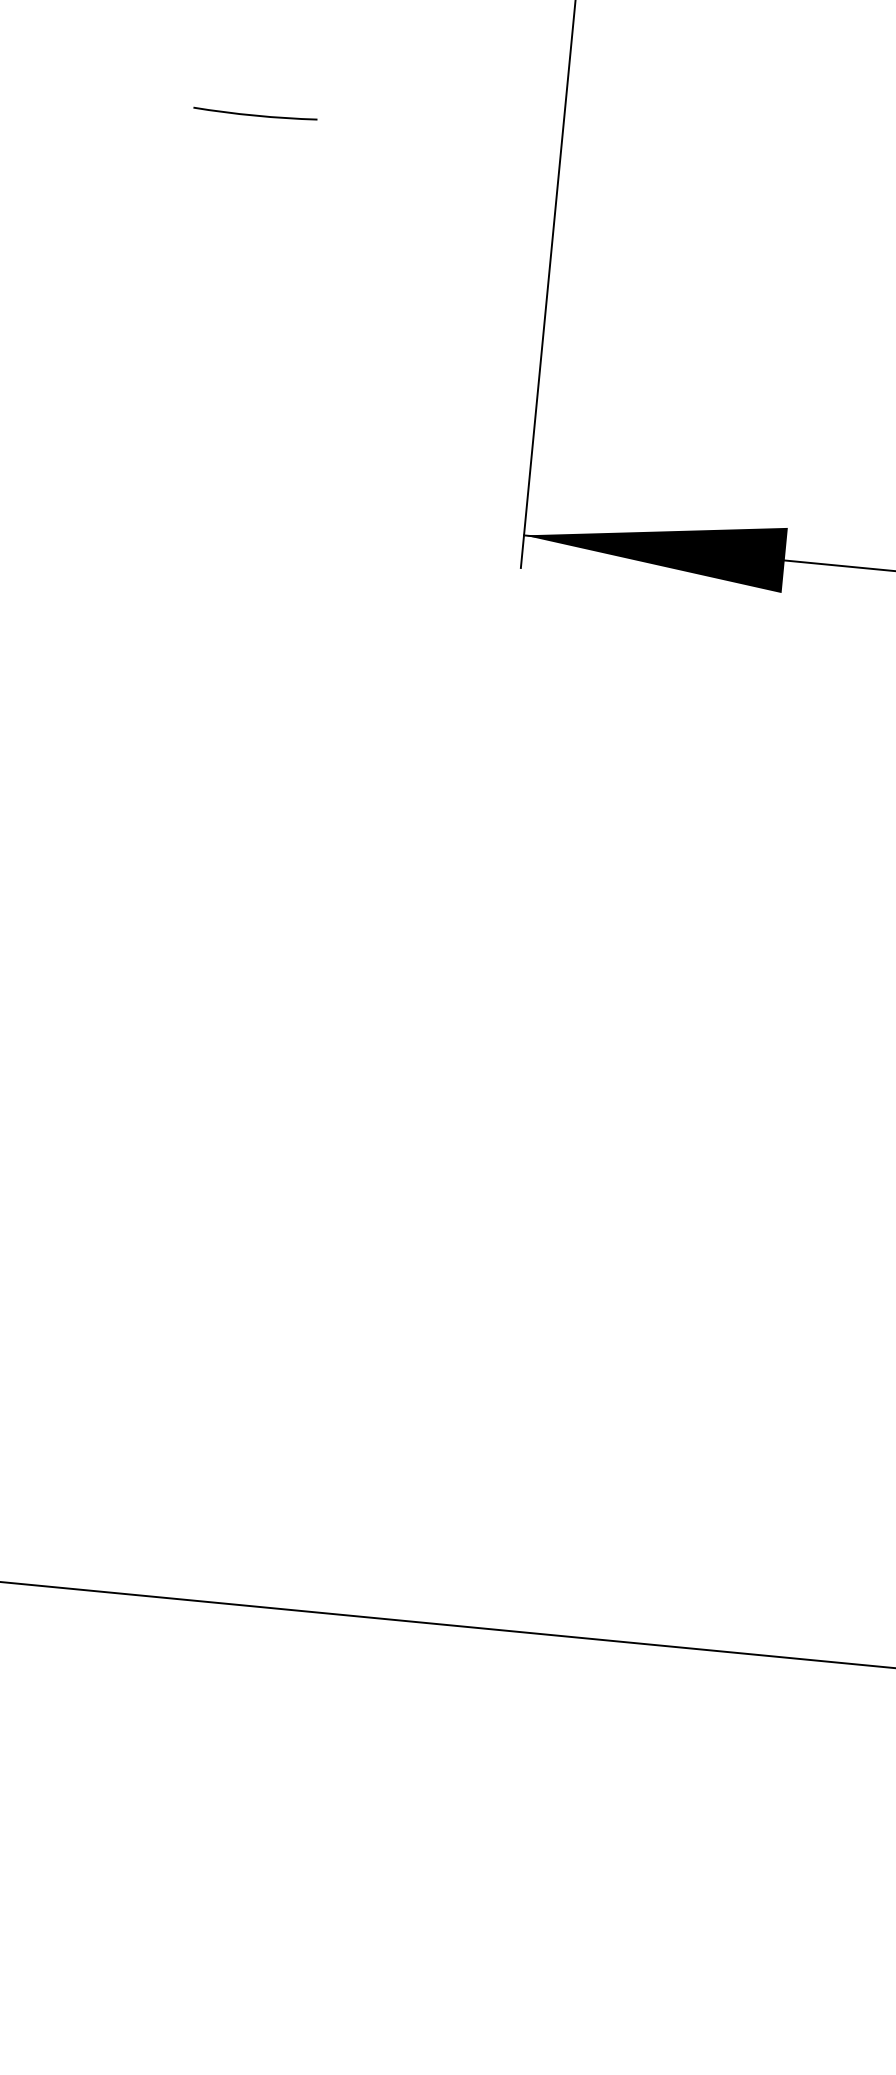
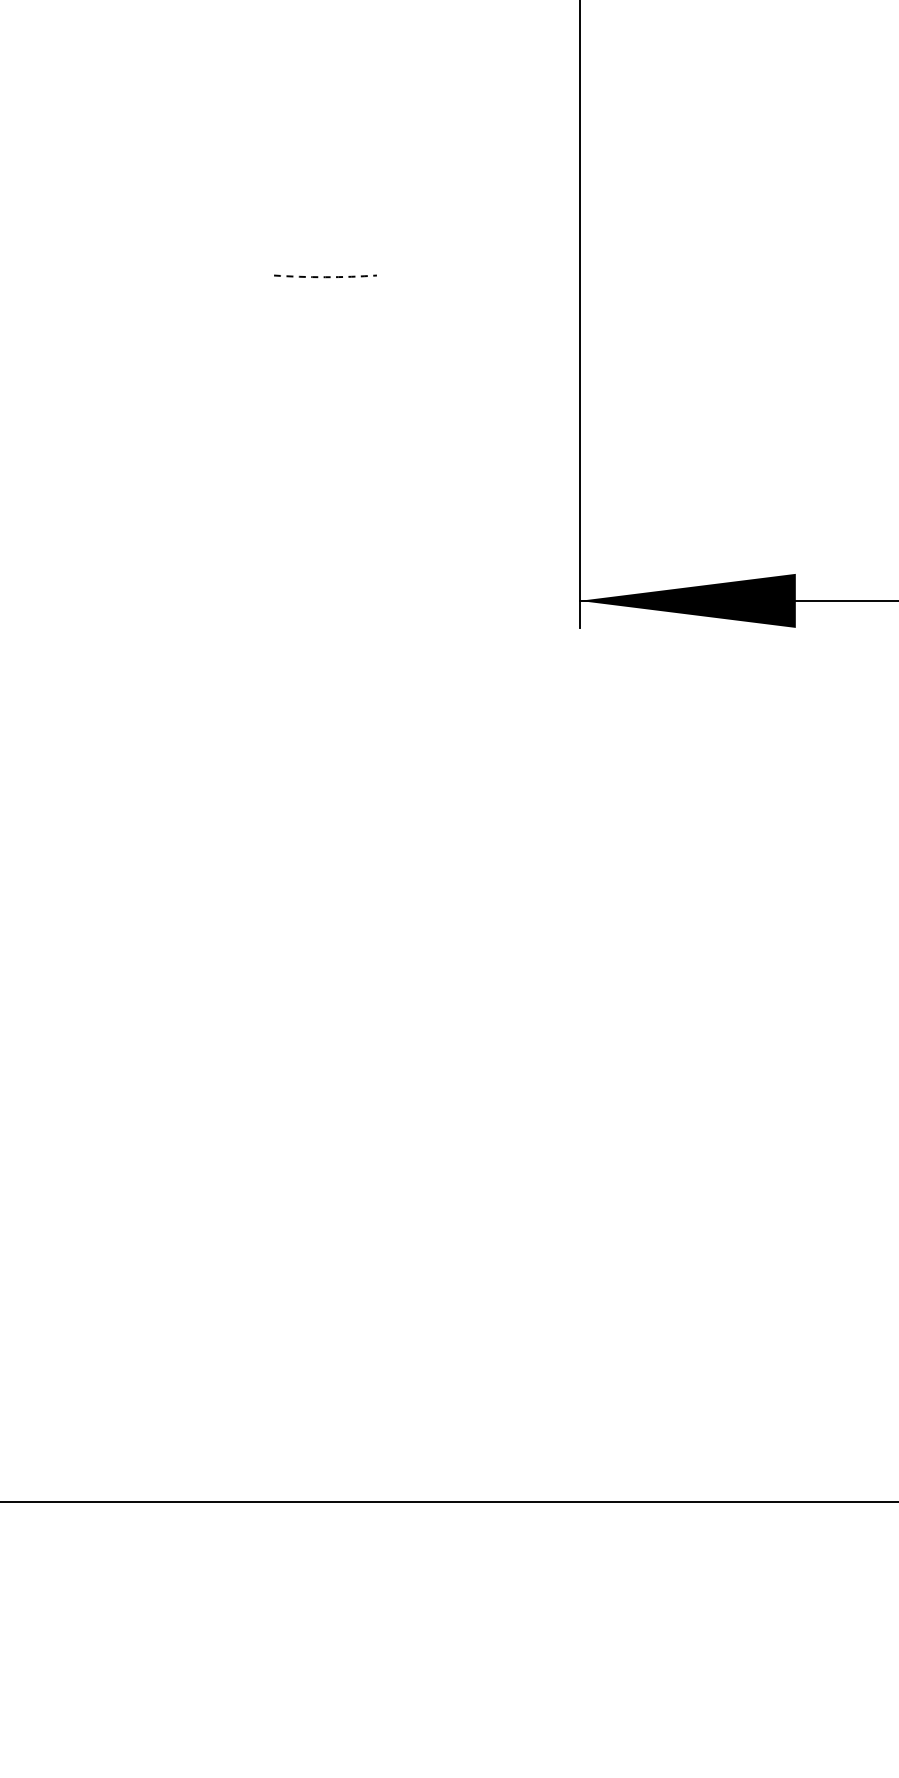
arc: (255, 115) -> (325, 277), solid -> dashed

